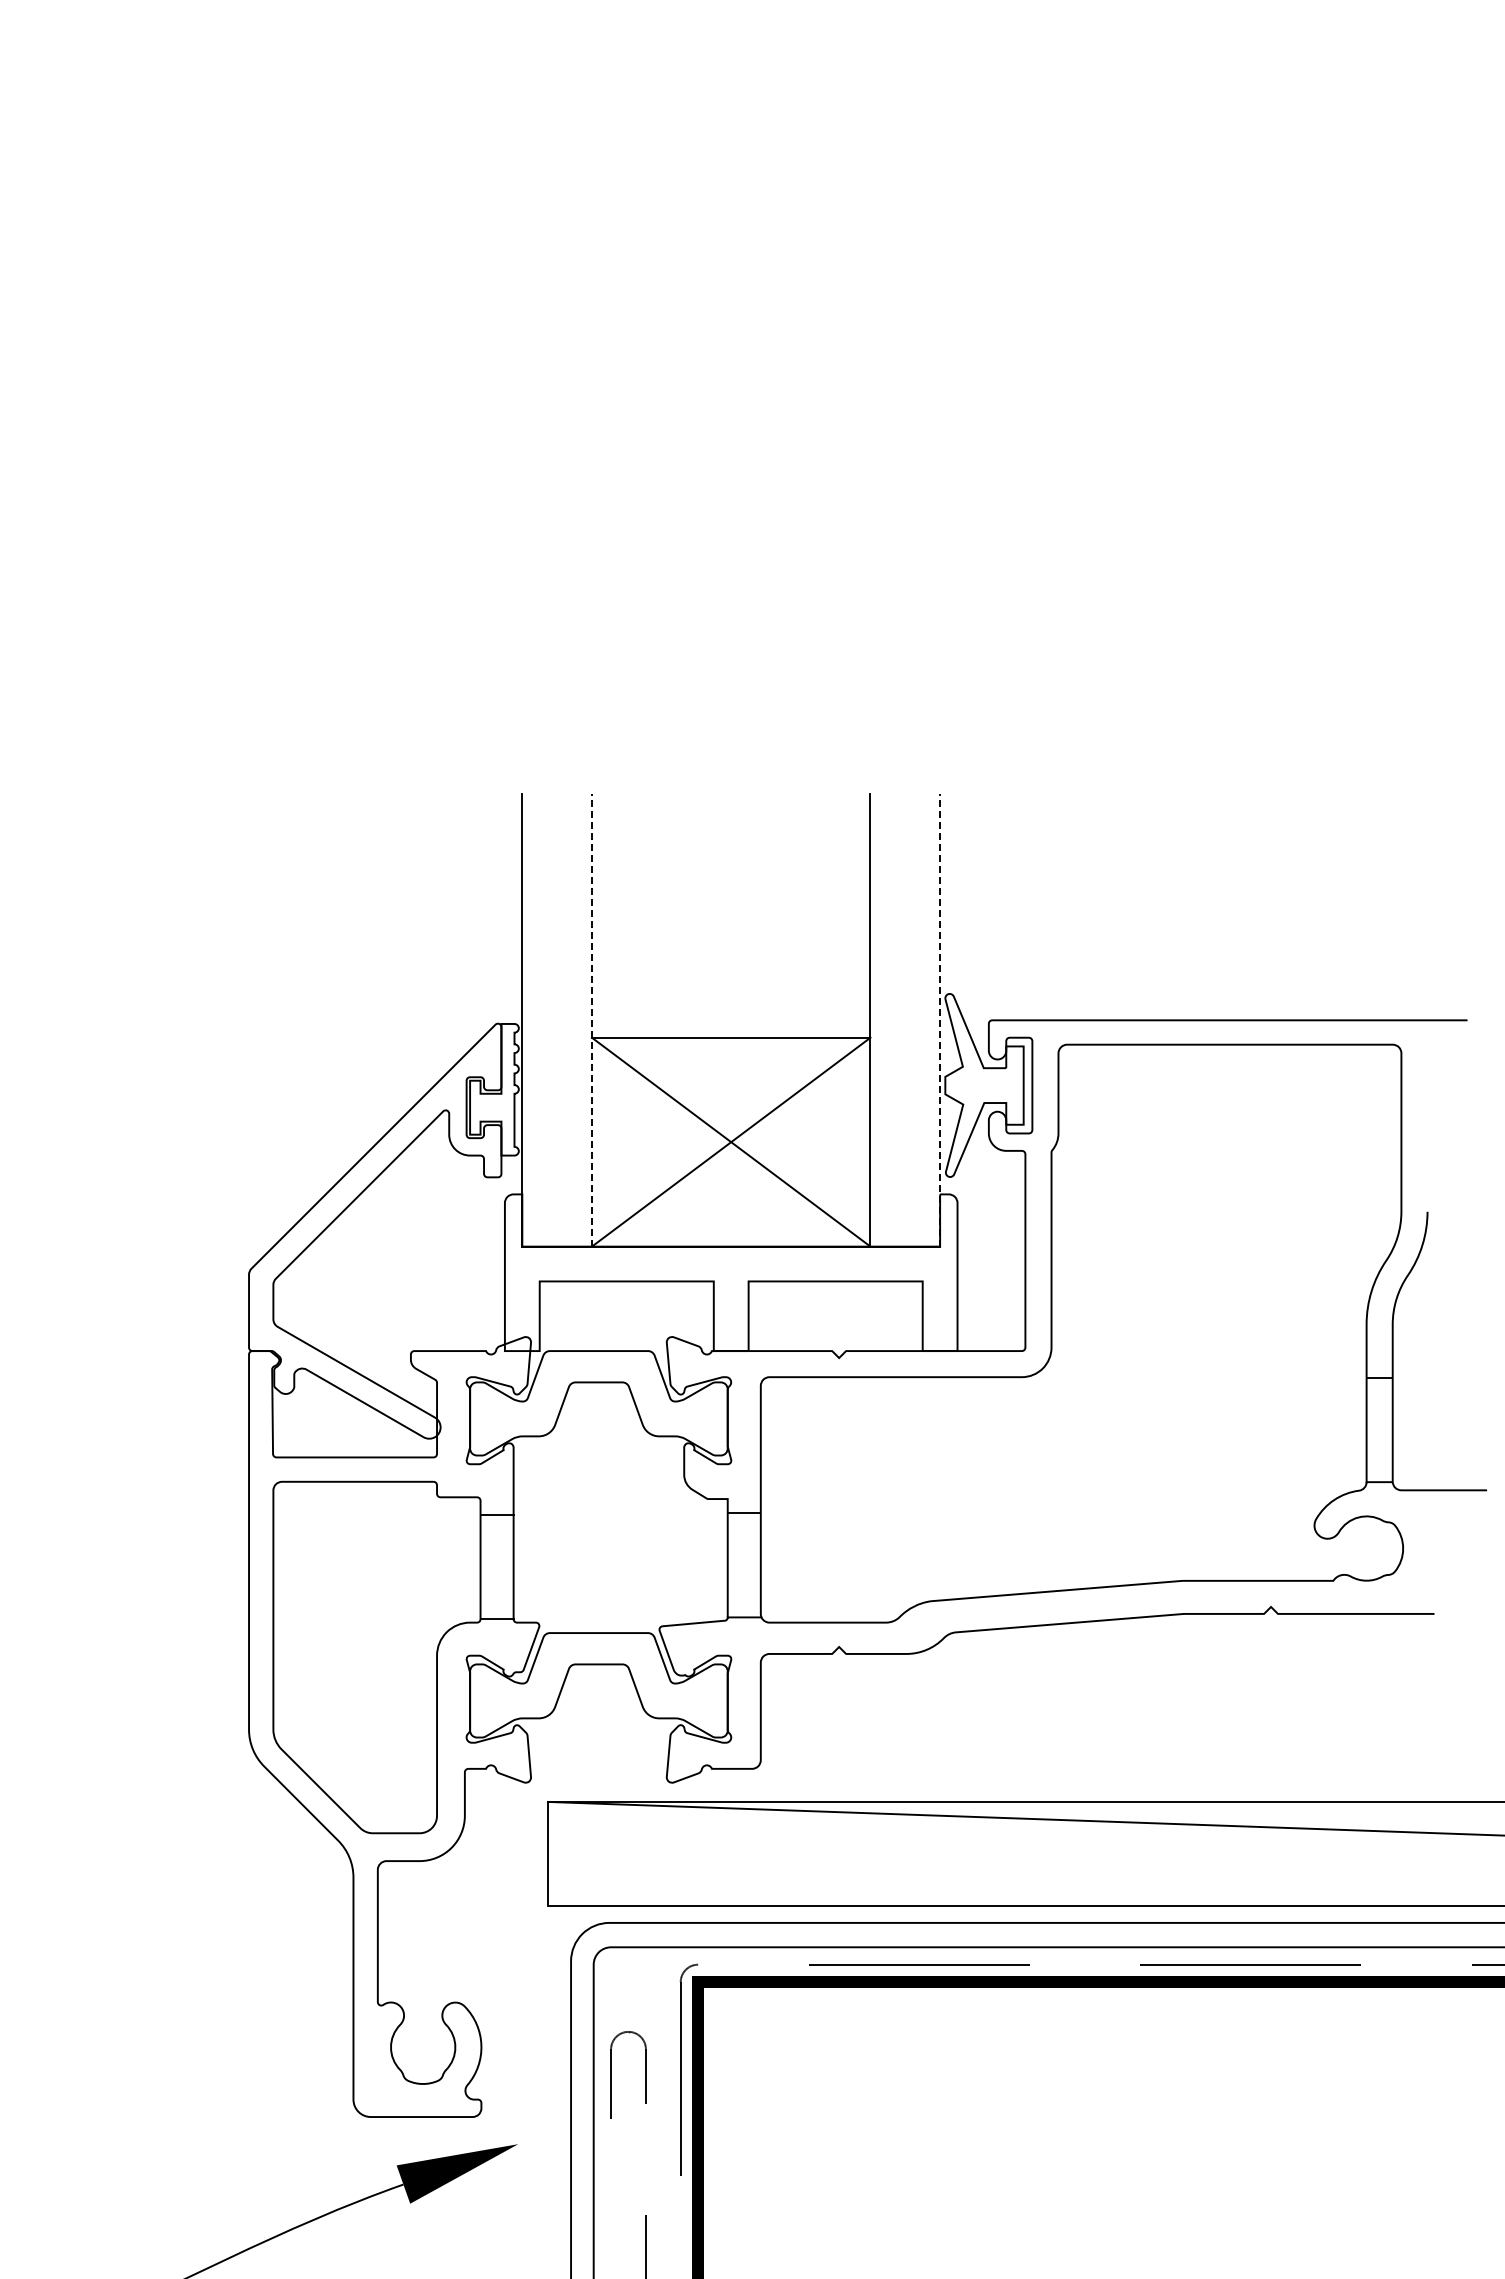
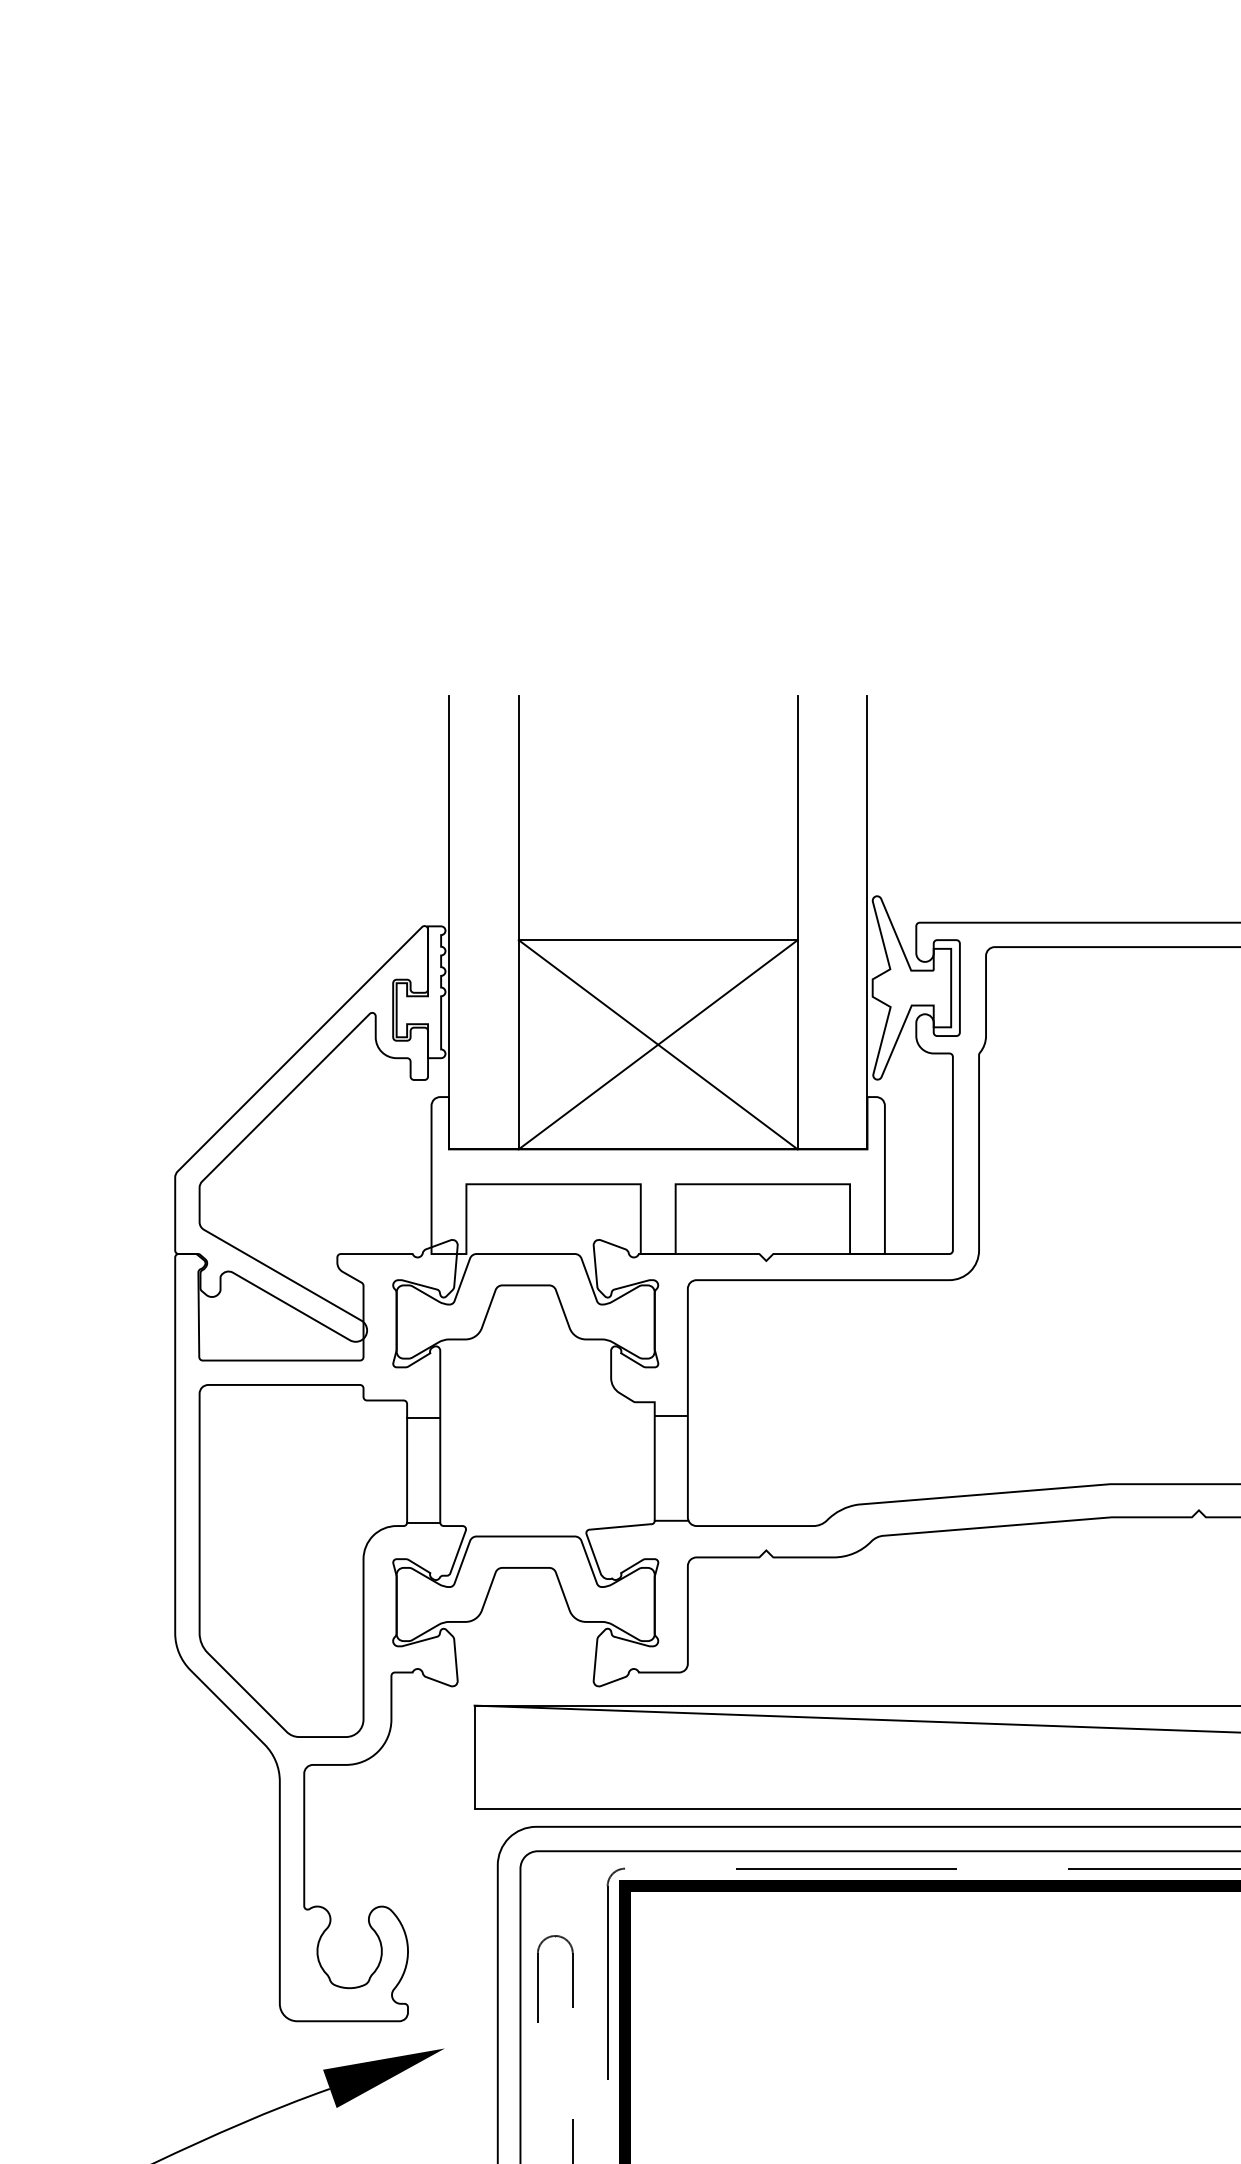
line: (591, 1019) -> (518, 921), dashed -> solid
line: (940, 1019) -> (867, 921), dashed -> solid

